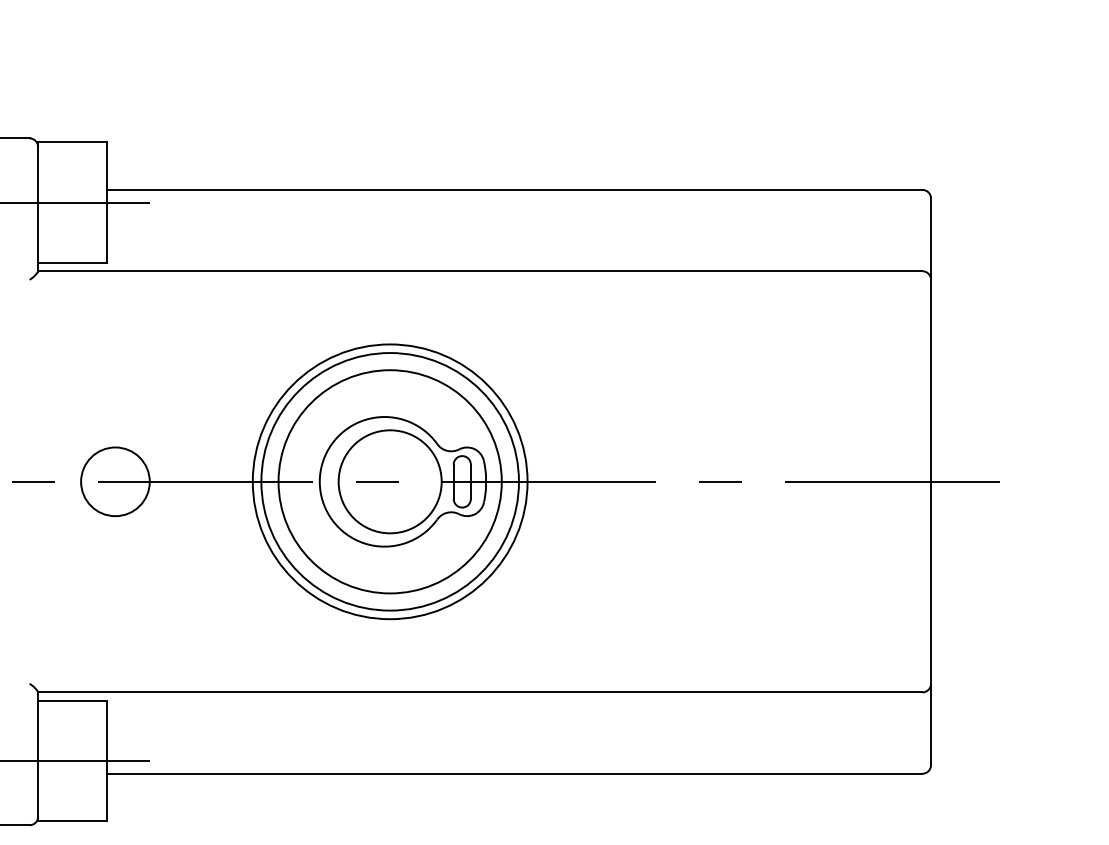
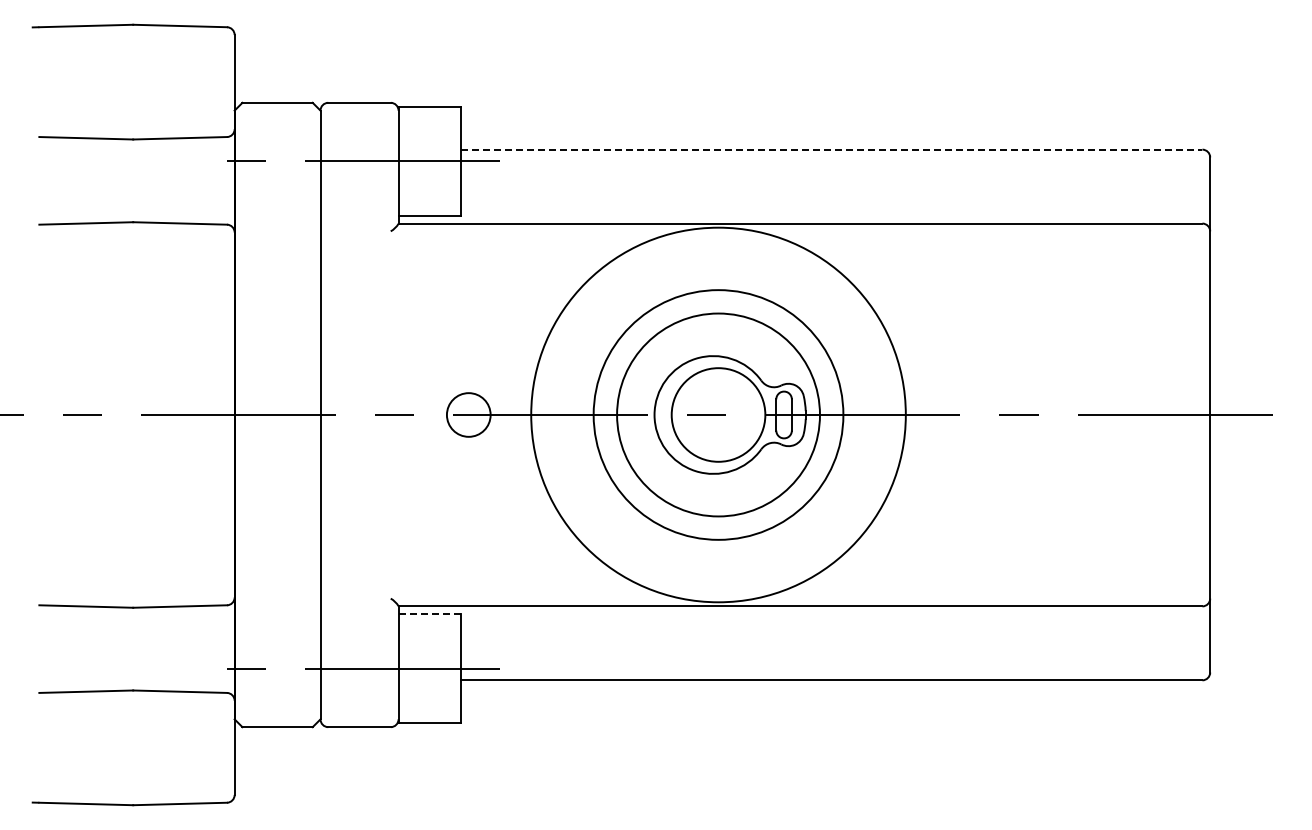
line: (514, 189) -> (831, 149), solid -> dashed
circle: (115, 481) -> (468, 414), size x0.7
circle: (390, 481) -> (718, 414), size x1.6
line: (72, 701) -> (429, 614), solid -> dashed

